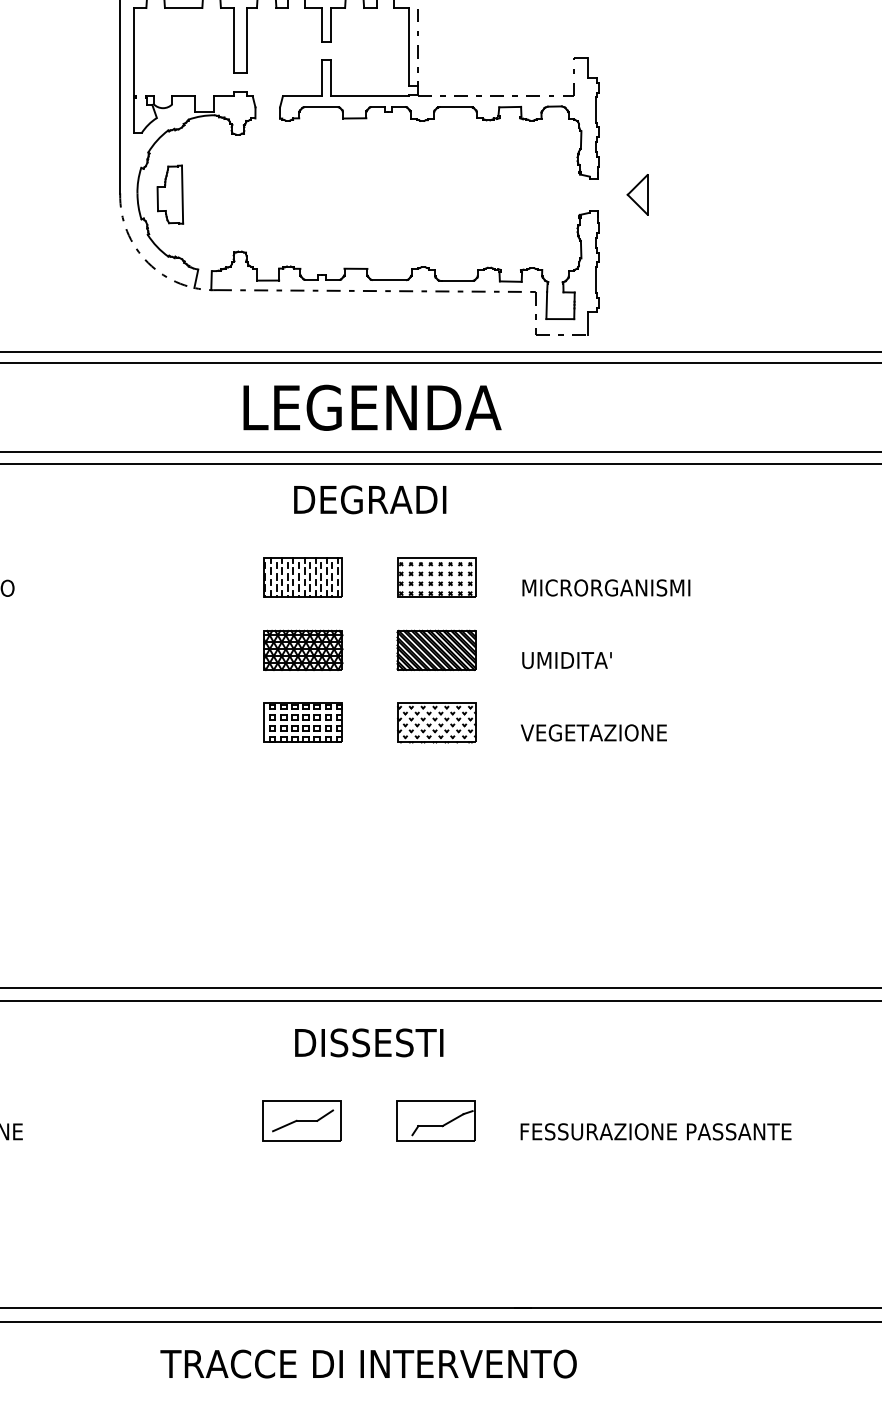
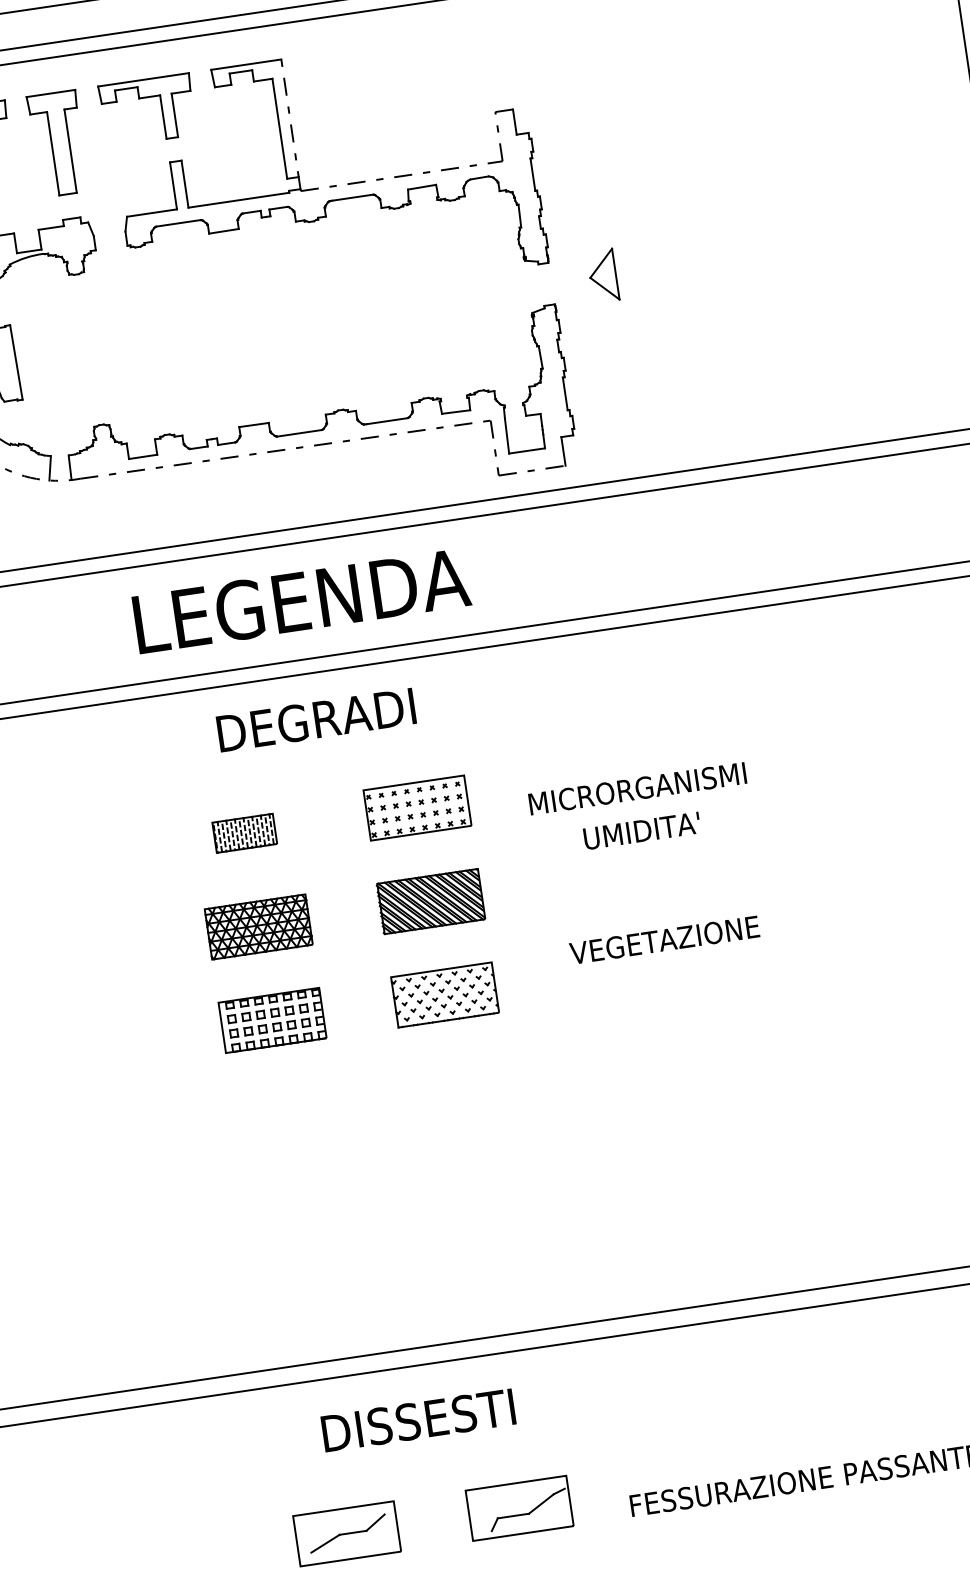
part: (302, 577) -> (243, 833), size x0.6
text: (566, 660) -> (641, 831), moved
text: (593, 732) -> (664, 939), moved

